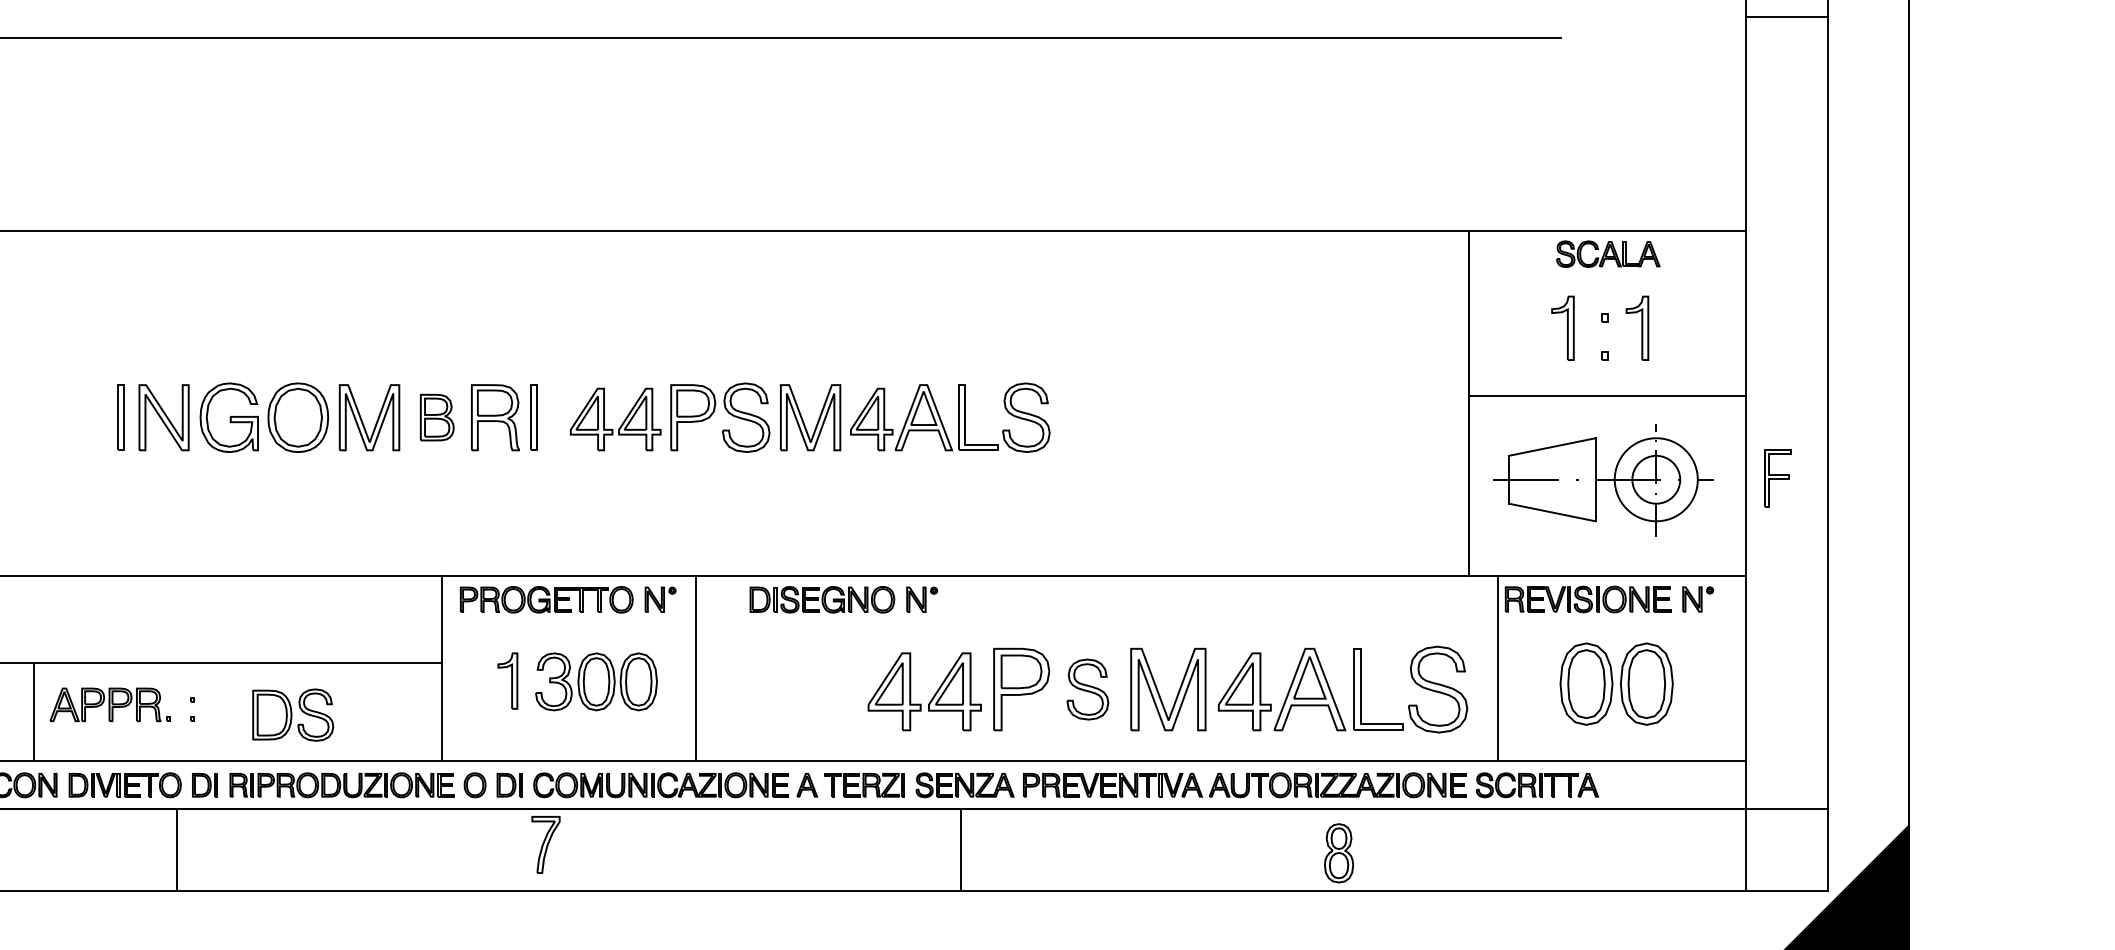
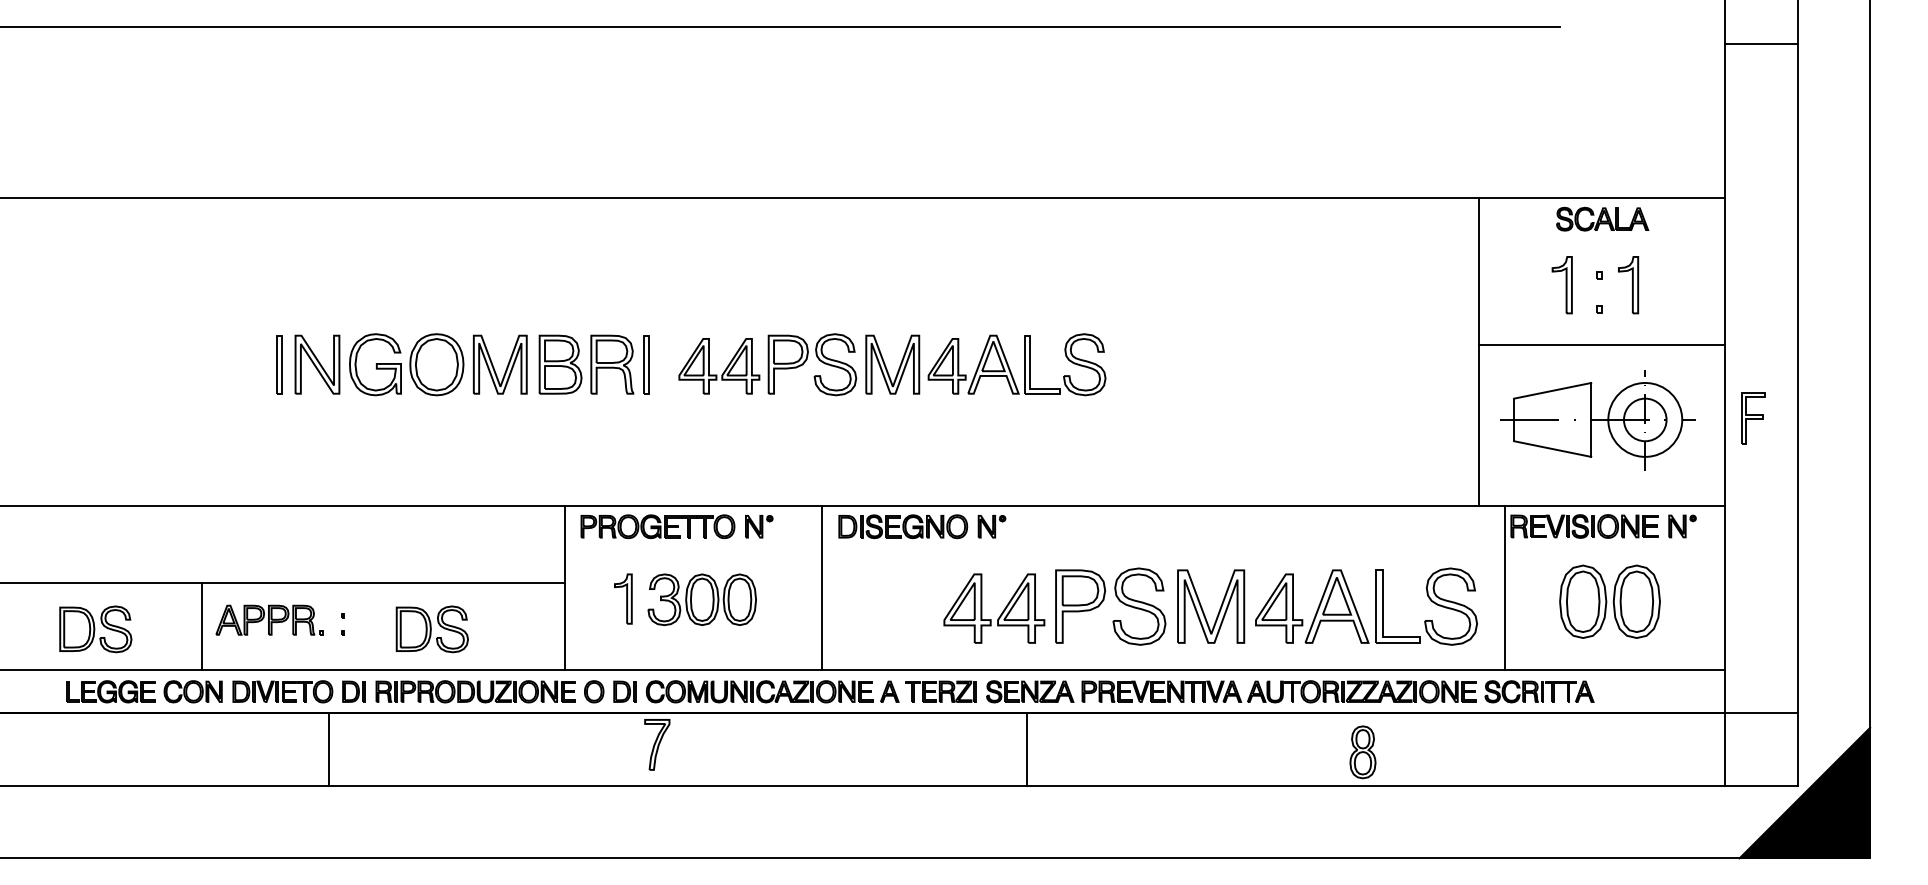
line: (1786, 17) -> (1761, 43), moved
part: (437, 417) -> (560, 364), size x1.43
line: (695, 668) -> (822, 587), moved
part: (1087, 689) -> (1139, 606), size x1.43

